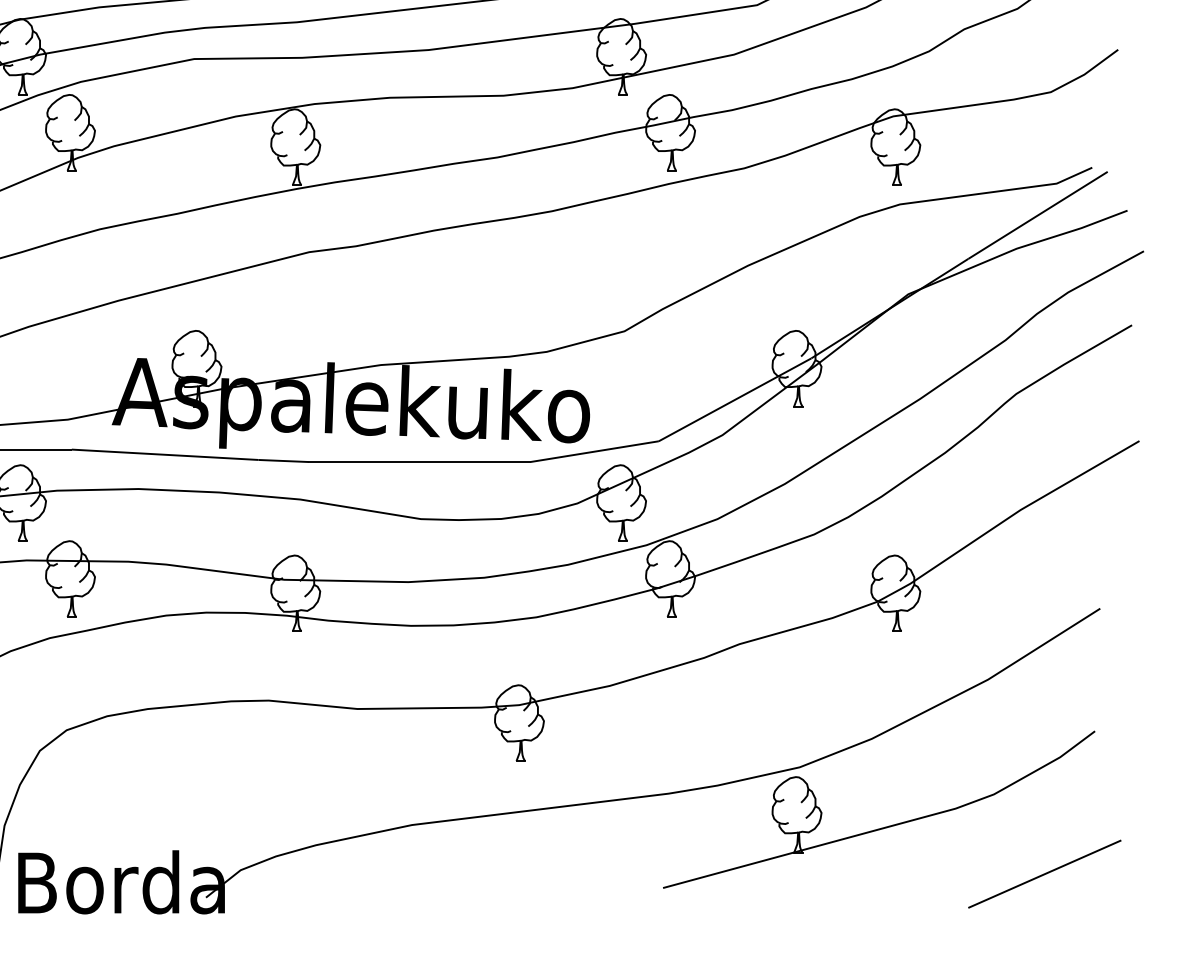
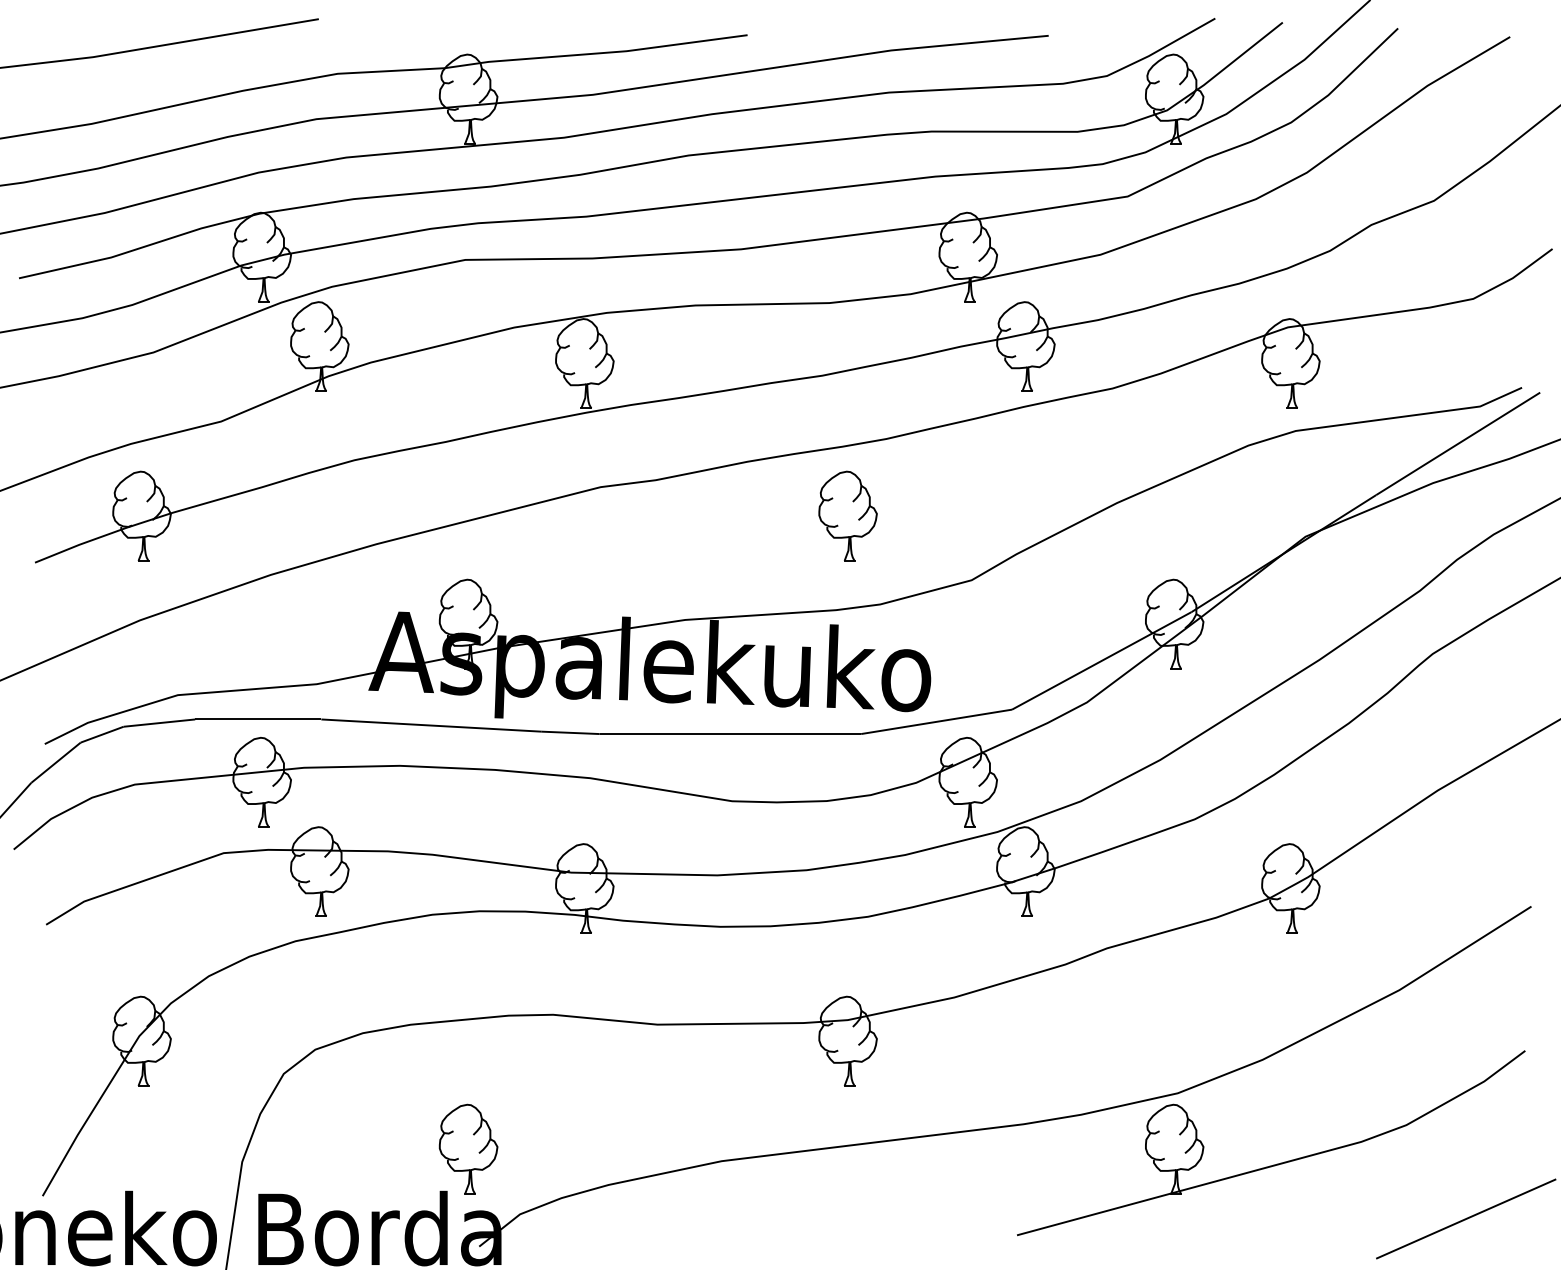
part: (518, 276) -> (847, 515), added
part: (196, 814) -> (468, 1148), added

